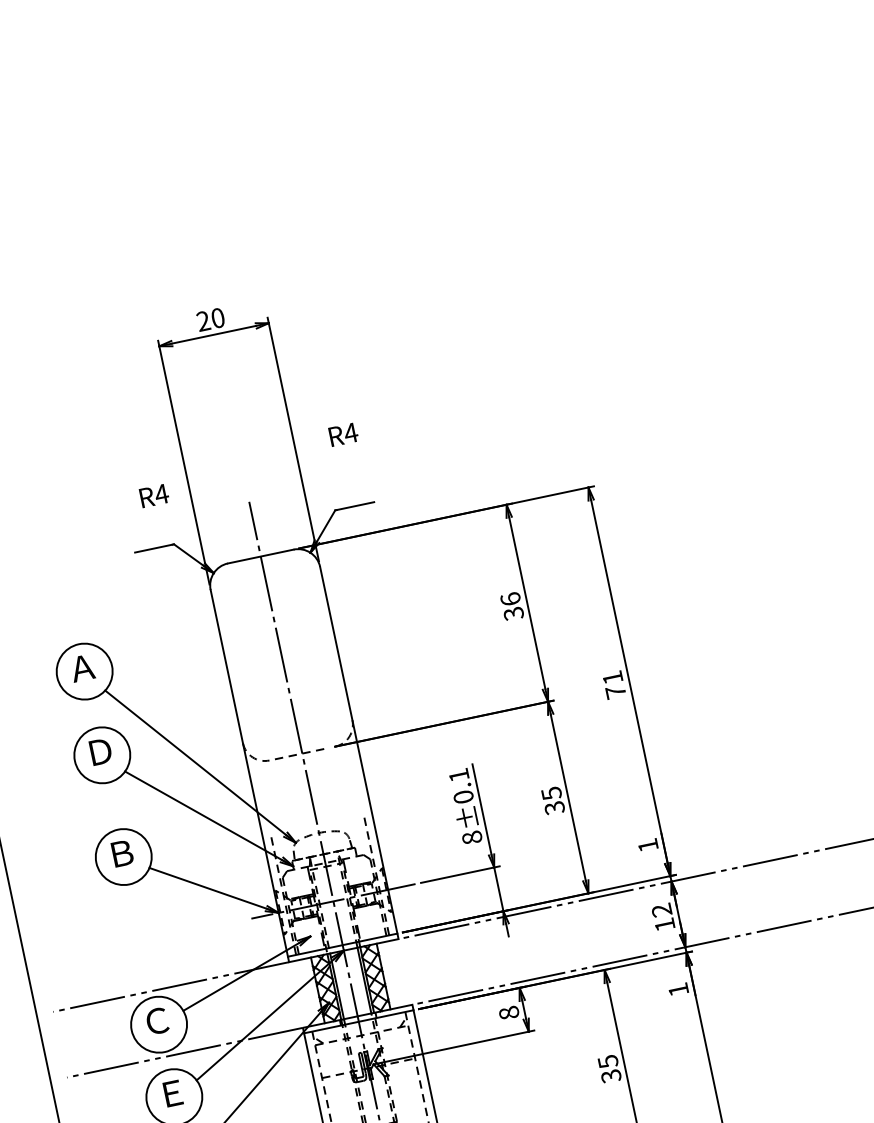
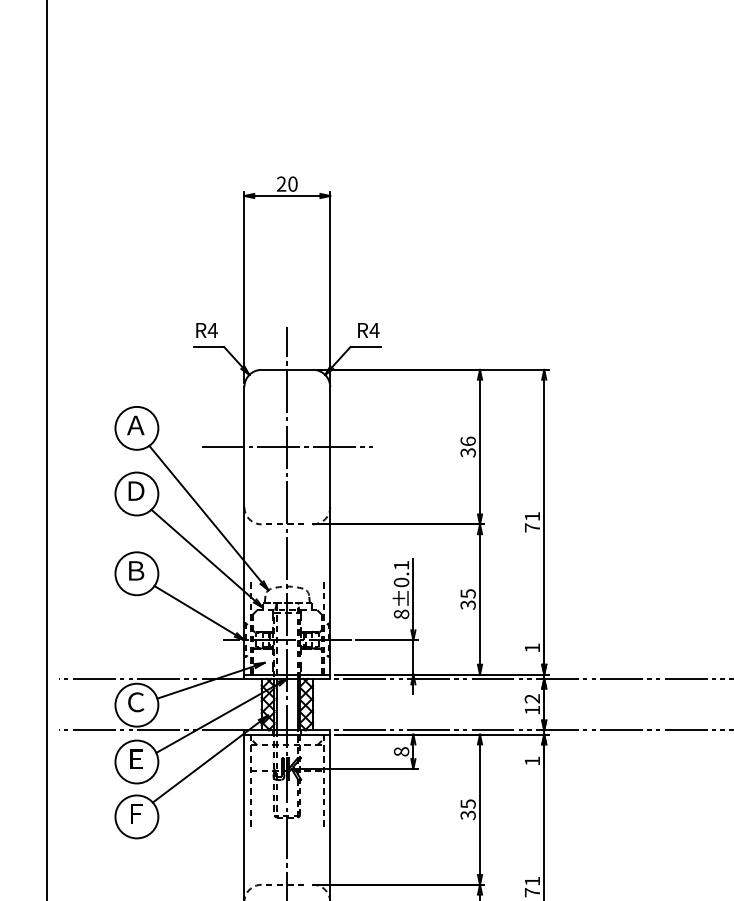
text: (343, 434) -> (368, 330), moved
text: (153, 496) -> (206, 330), moved
line: (281, 655) -> (287, 447), added

